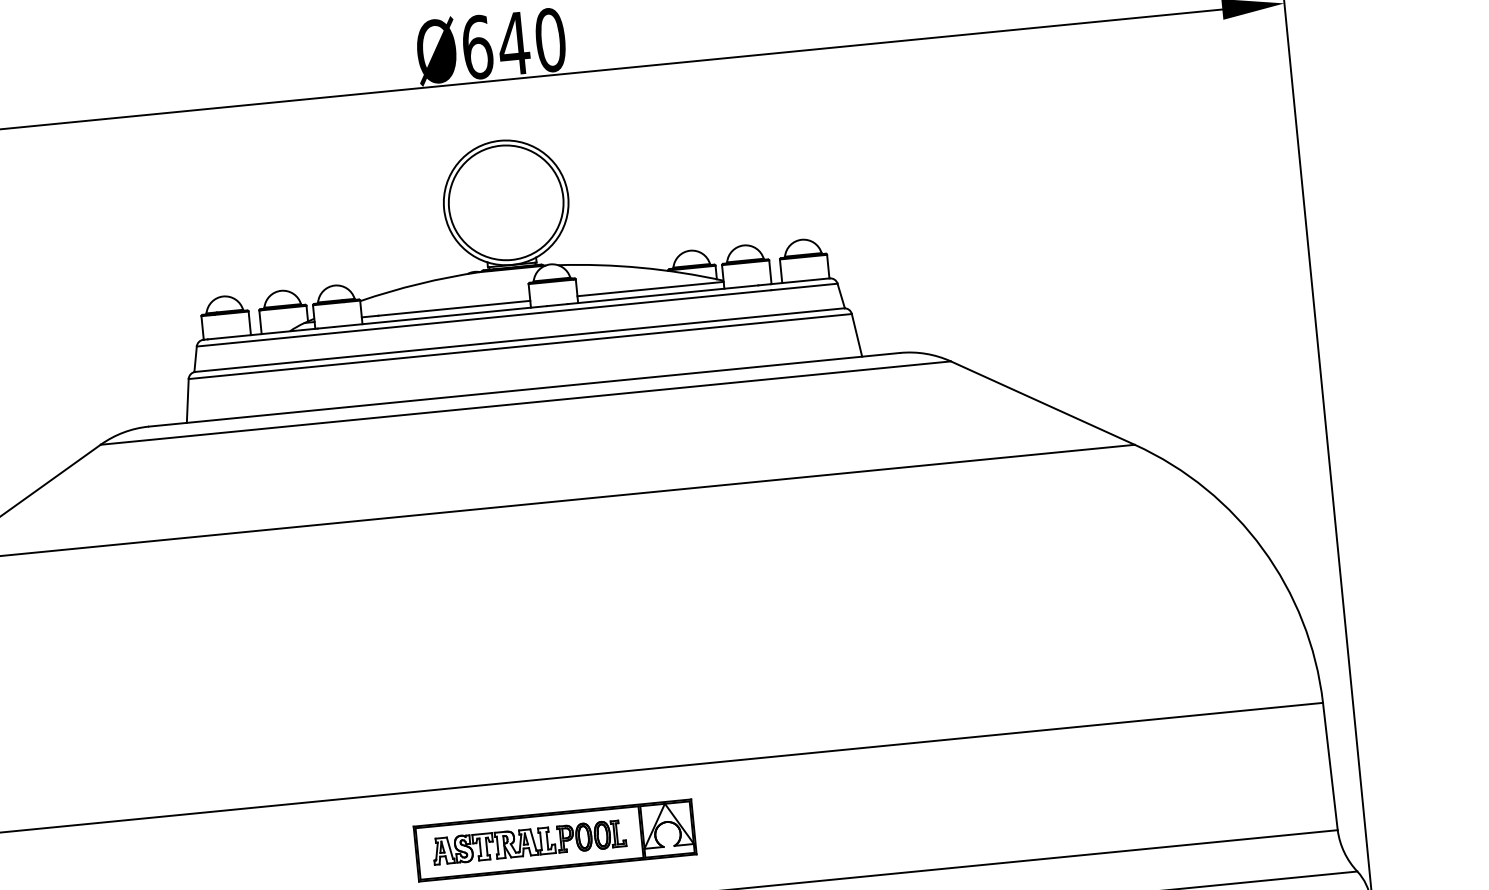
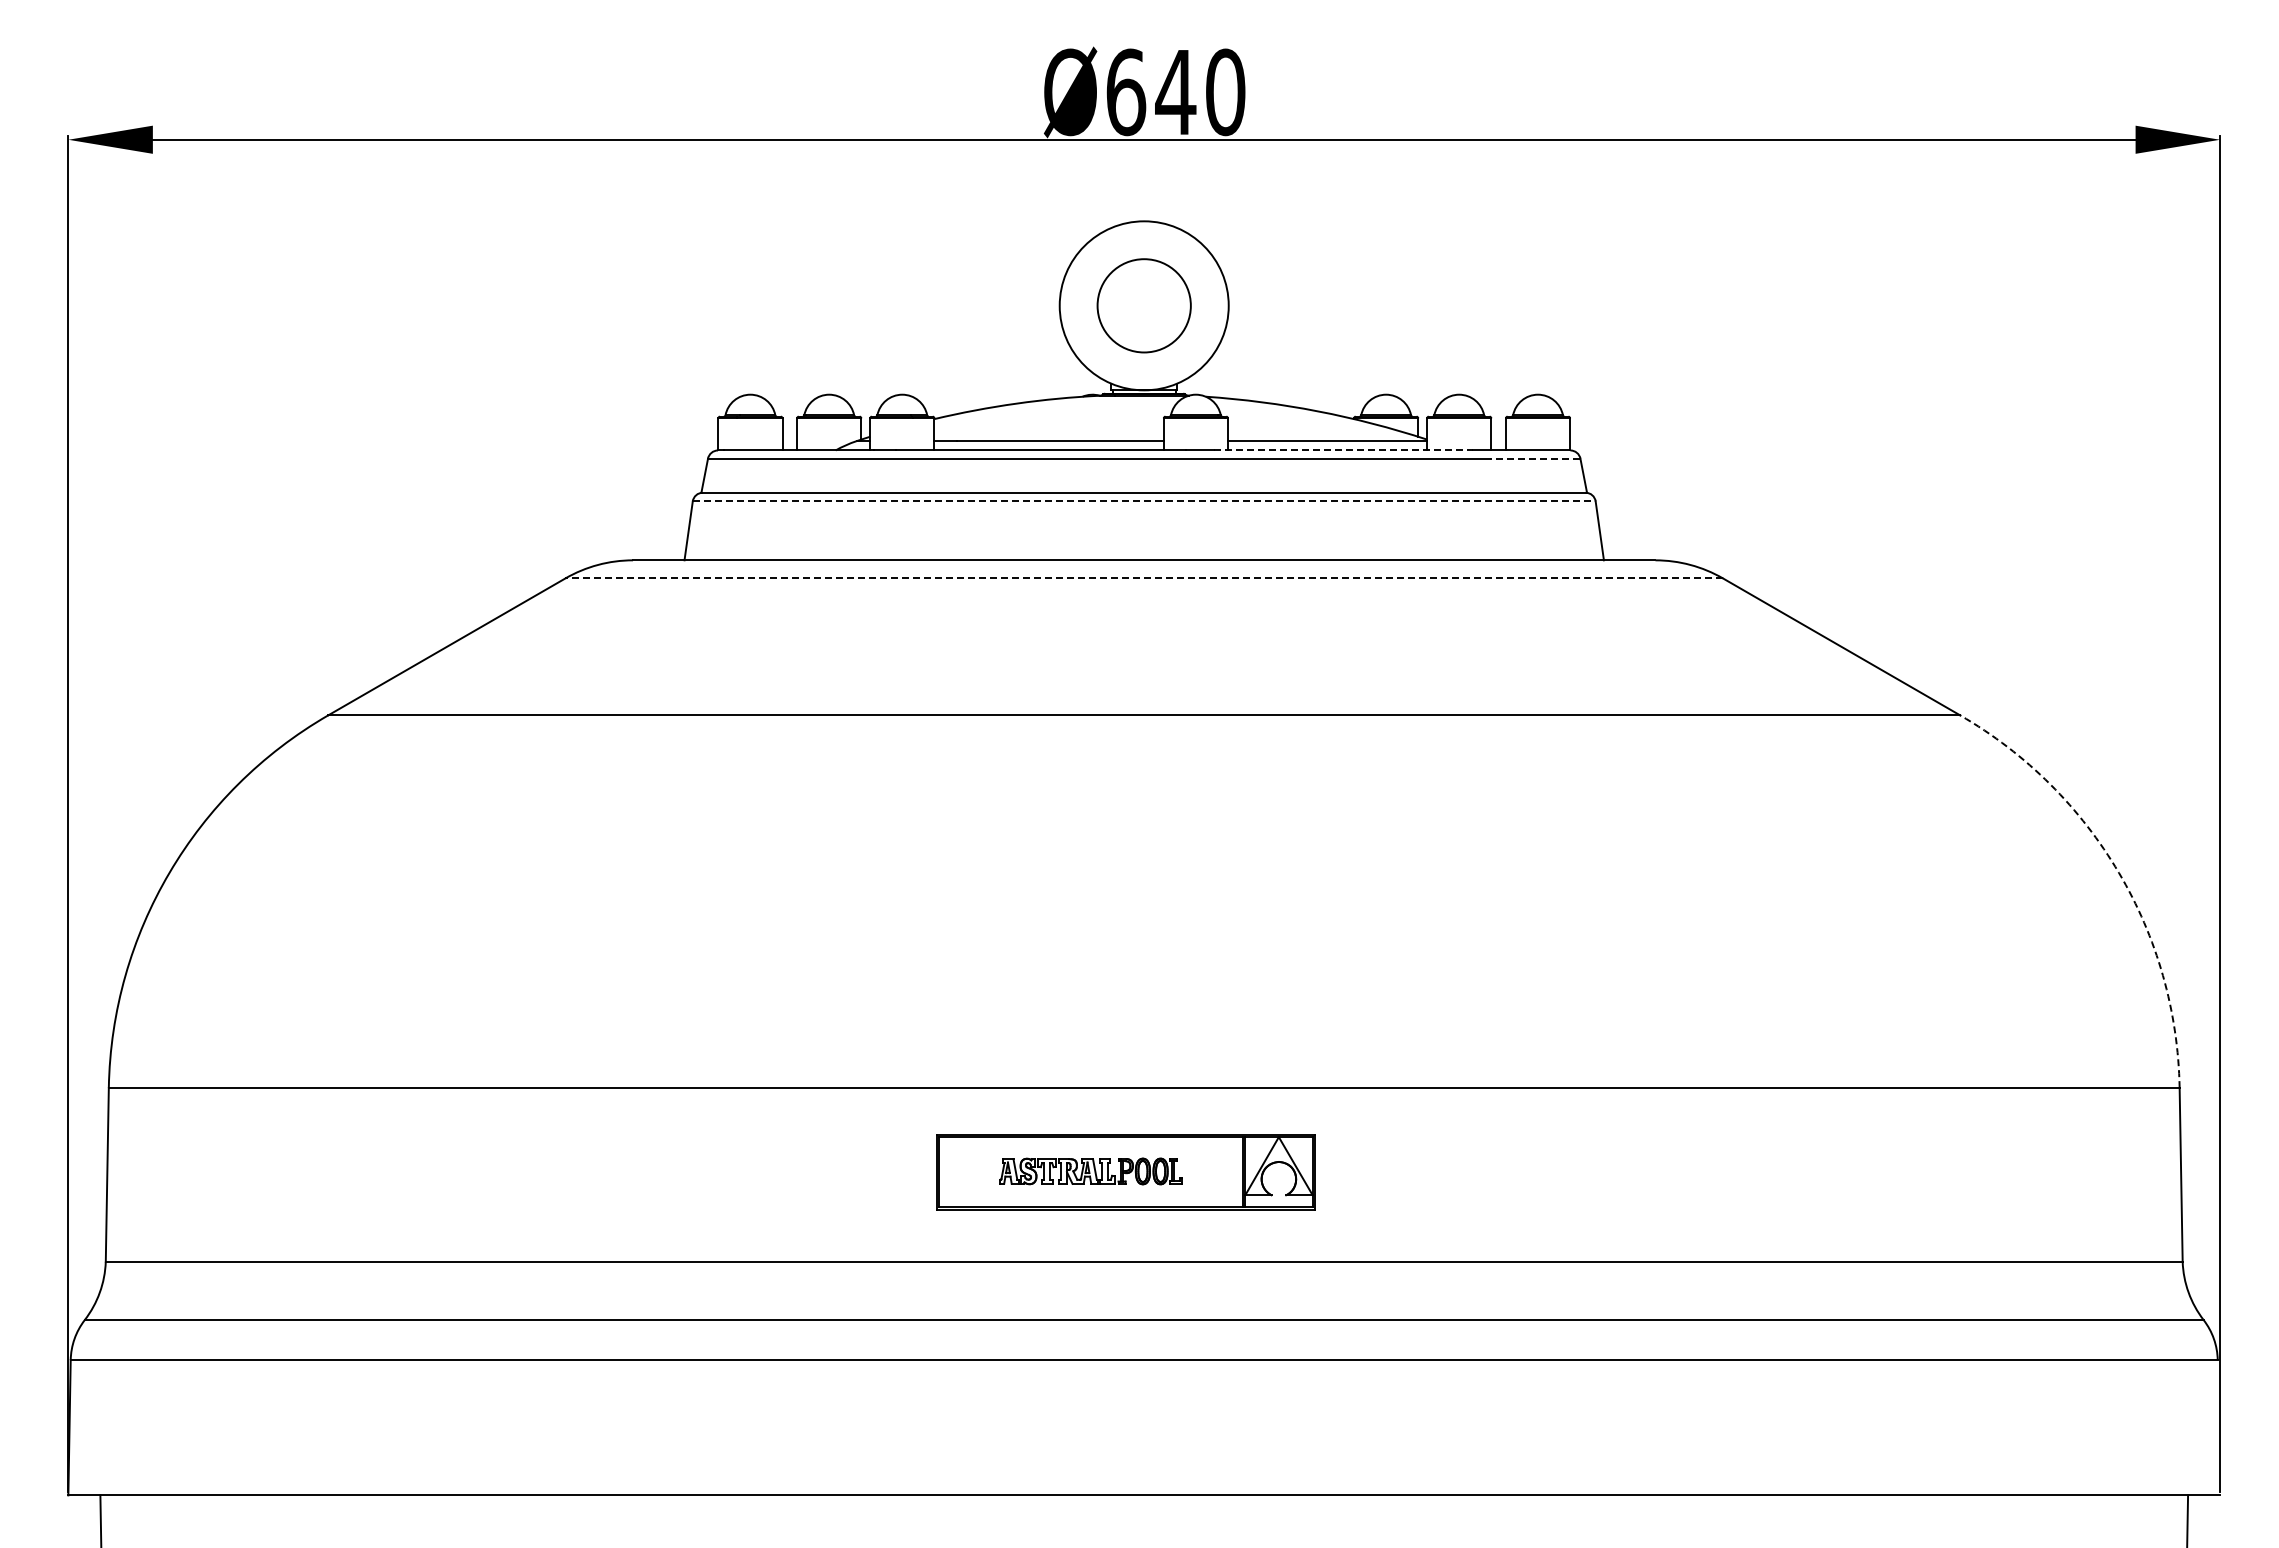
circle: (505, 202) -> (1143, 305), size x0.6
line: (803, 286) -> (1534, 458), solid -> dashed
line: (662, 294) -> (1343, 450), solid -> dashed
line: (520, 346) -> (1144, 501), solid -> dashed
line: (526, 403) -> (1144, 578), solid -> dashed
arc: (1262, 548) -> (2118, 872), solid -> dashed
part: (529, 842) -> (1090, 1171), size x0.7

